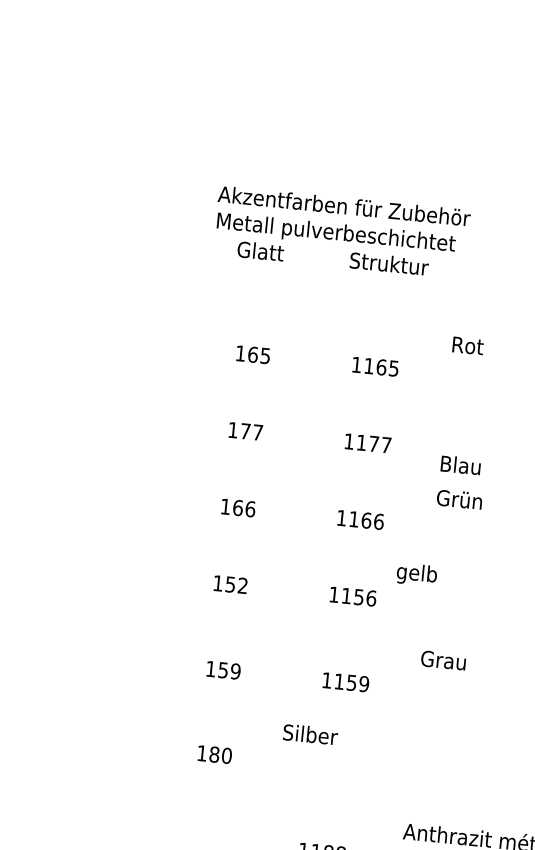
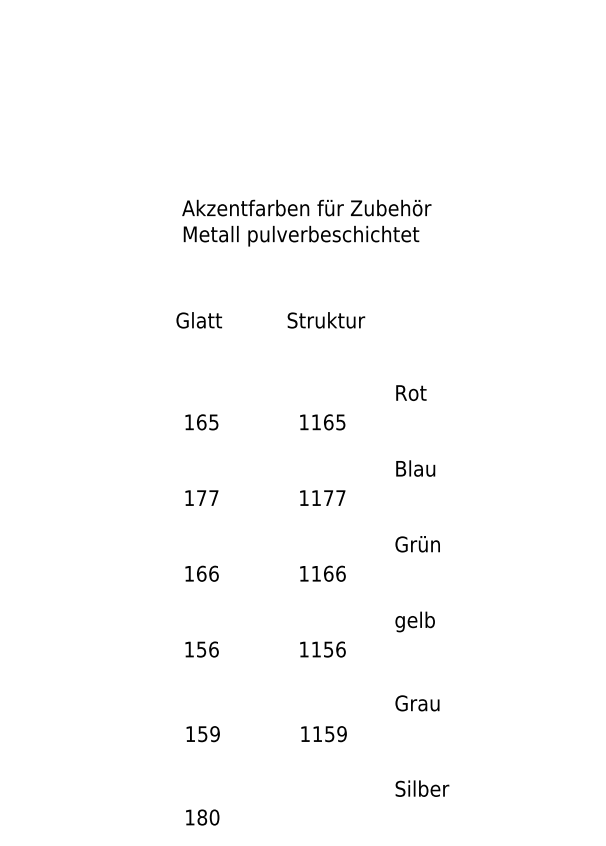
text: (342, 220) -> (306, 222), moved
text: (460, 465) -> (415, 468), moved
text: (416, 574) -> (414, 621), moved
text: (242, 585) -> (213, 649), 152 -> 156
text: (310, 734) -> (422, 788), moved

